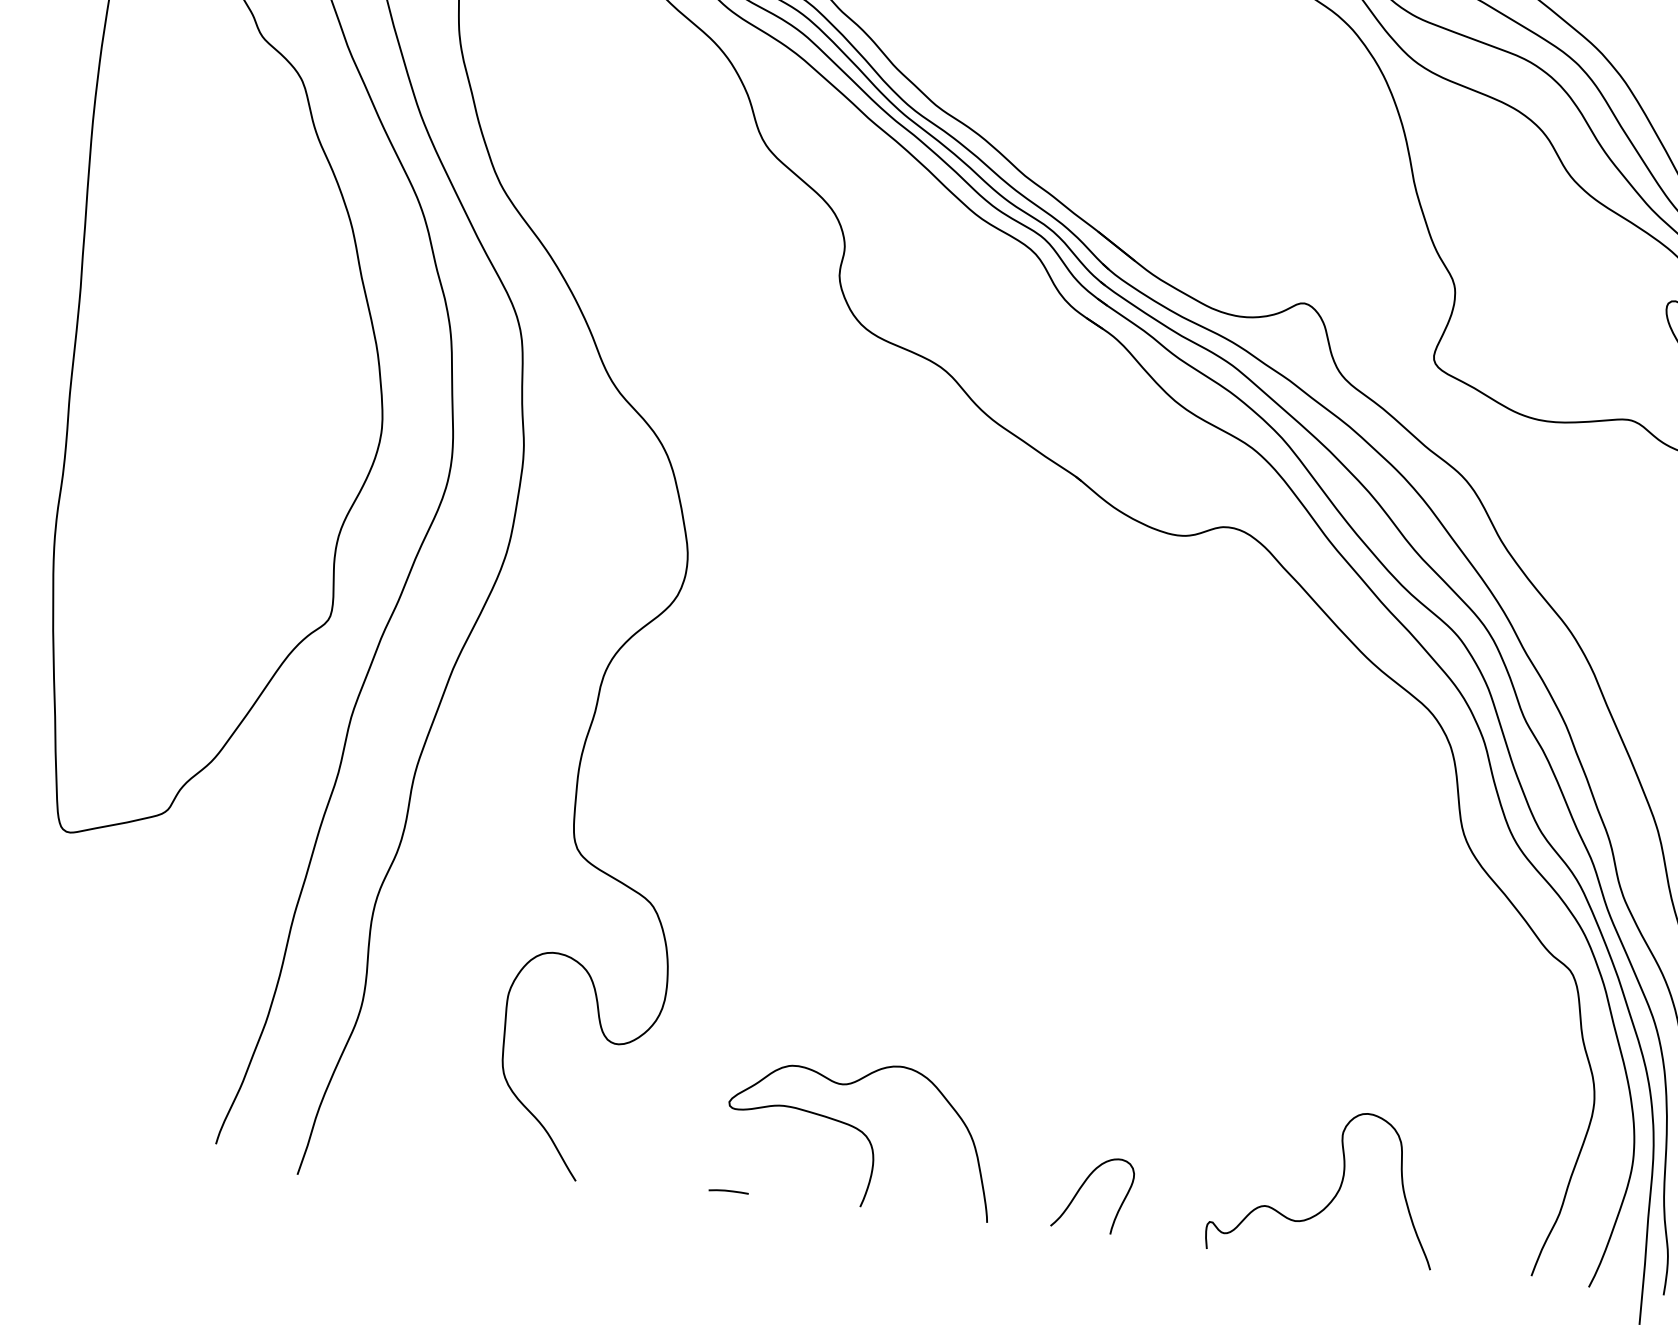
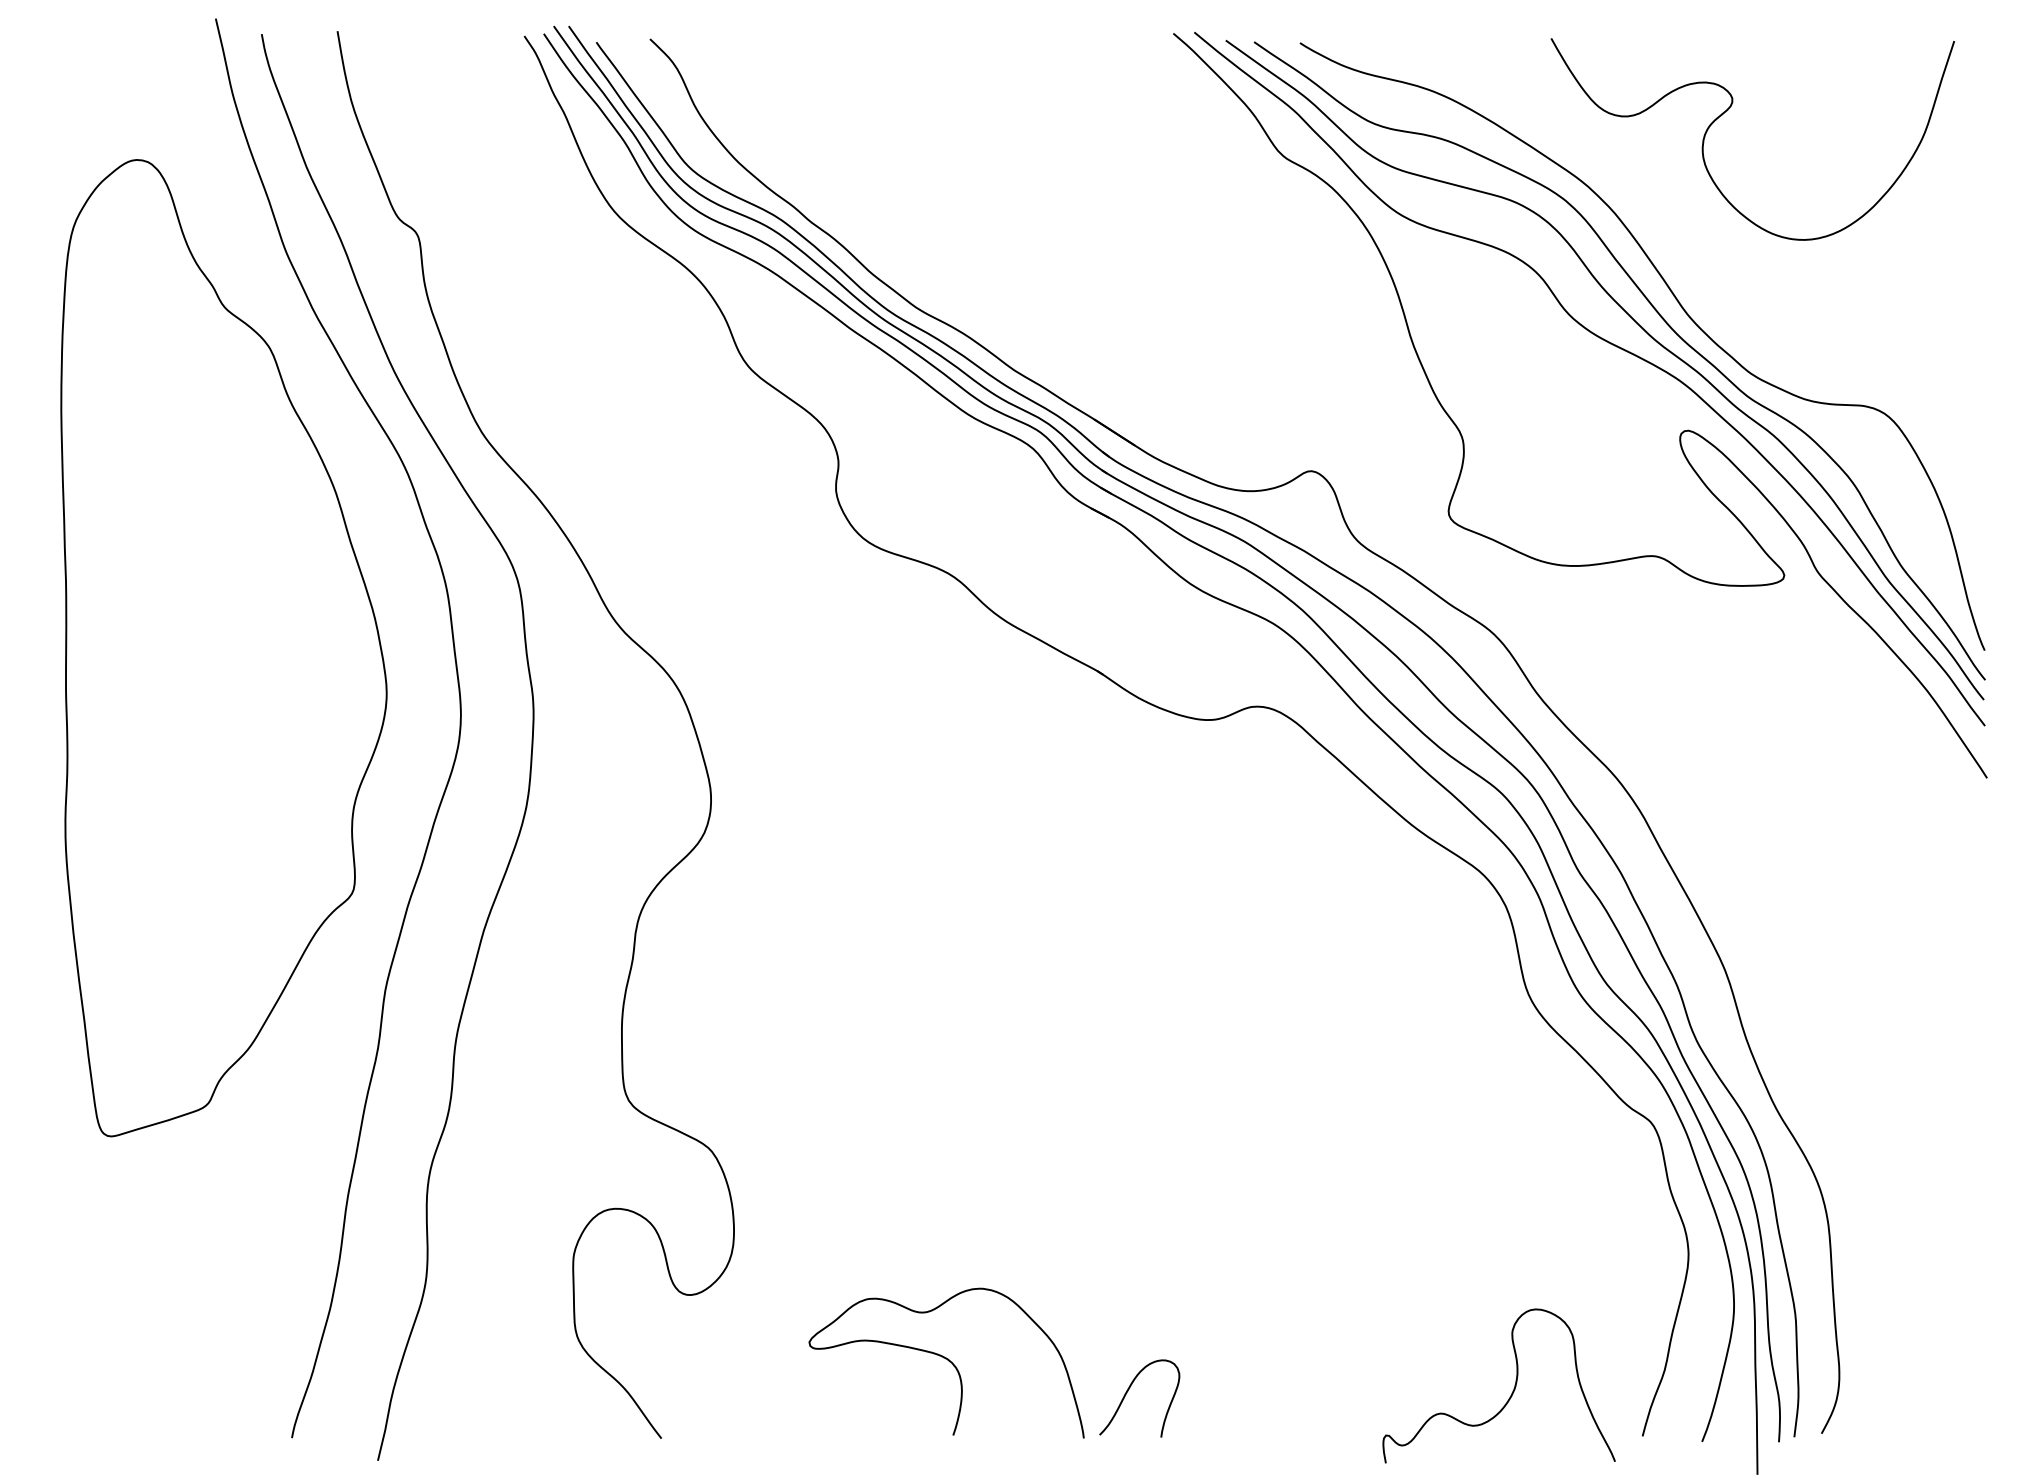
curve: (1081, 1188) -> (1127, 1393), moved
line: (728, 1190) -> (817, 1432), removed
curve: (1337, 1191) -> (1512, 1391), moved

